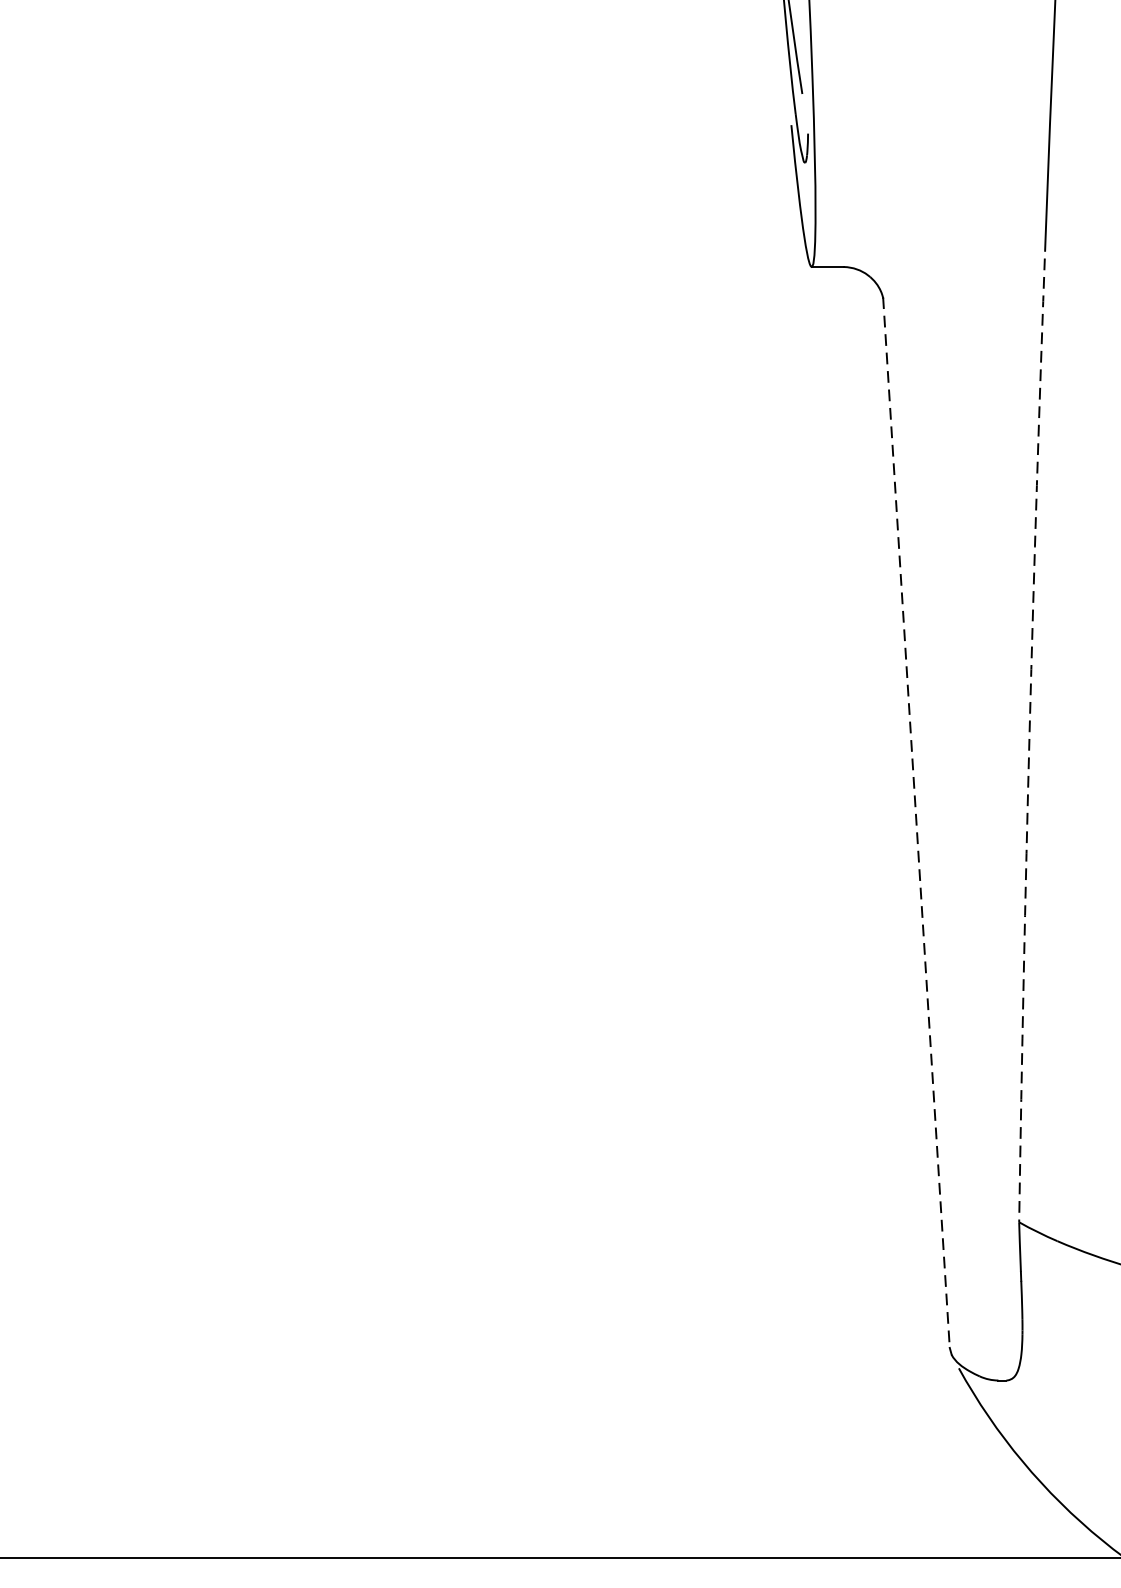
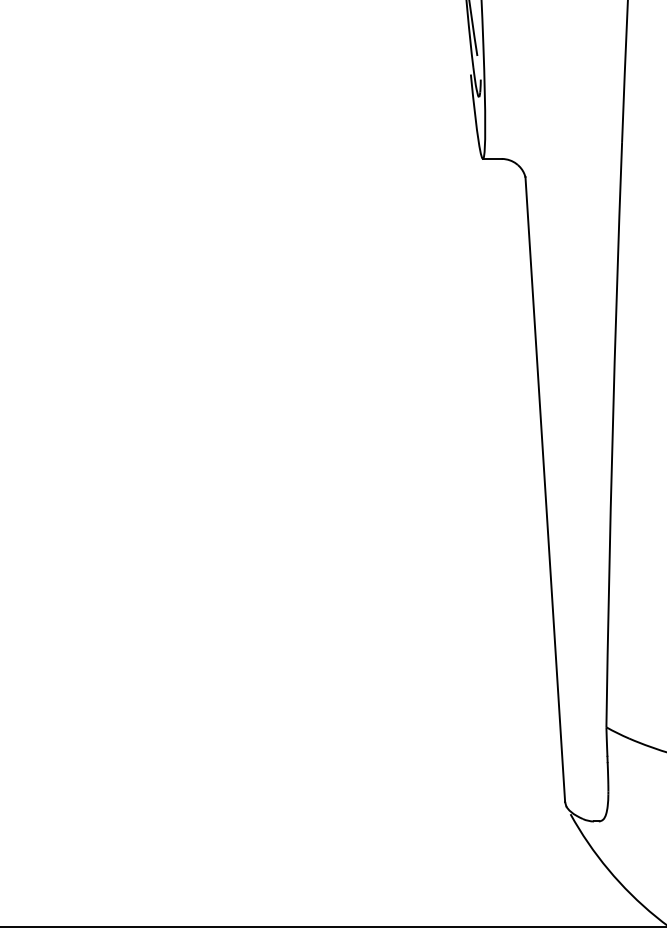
arc: (1029, 731) -> (612, 435), dashed -> solid
line: (916, 824) -> (545, 490), dashed -> solid

